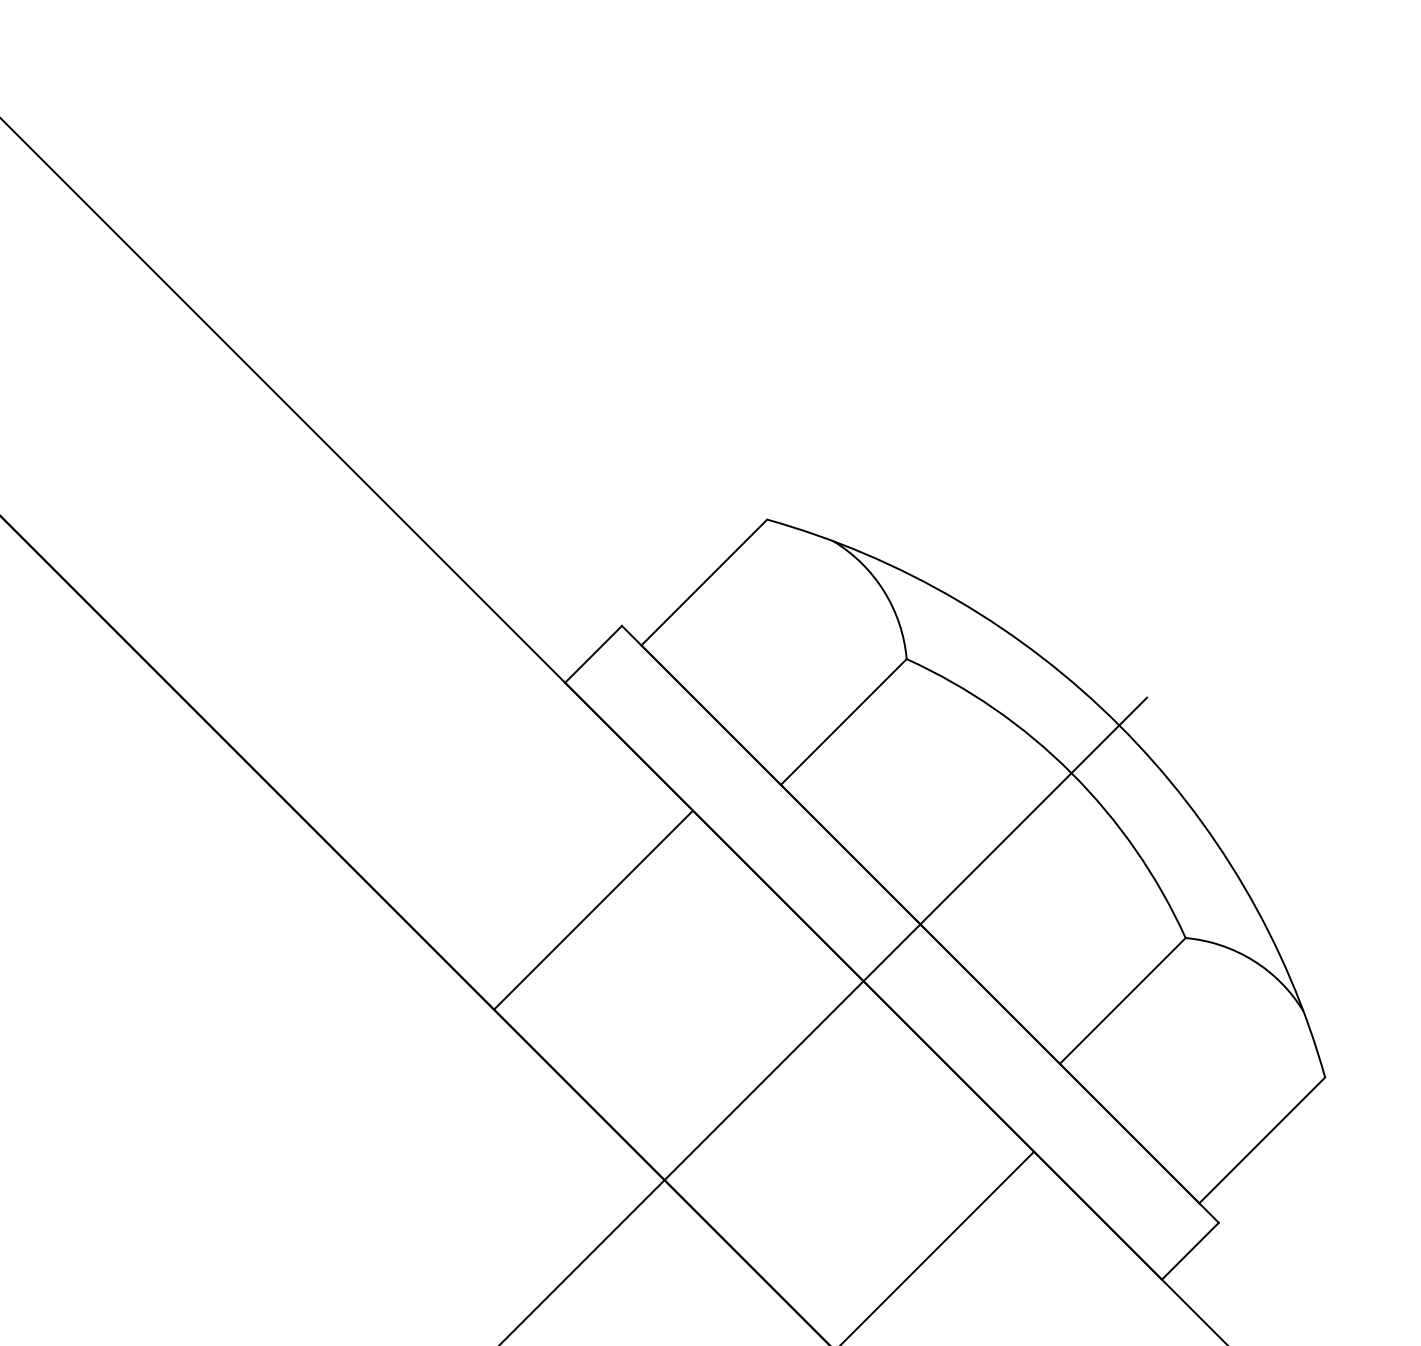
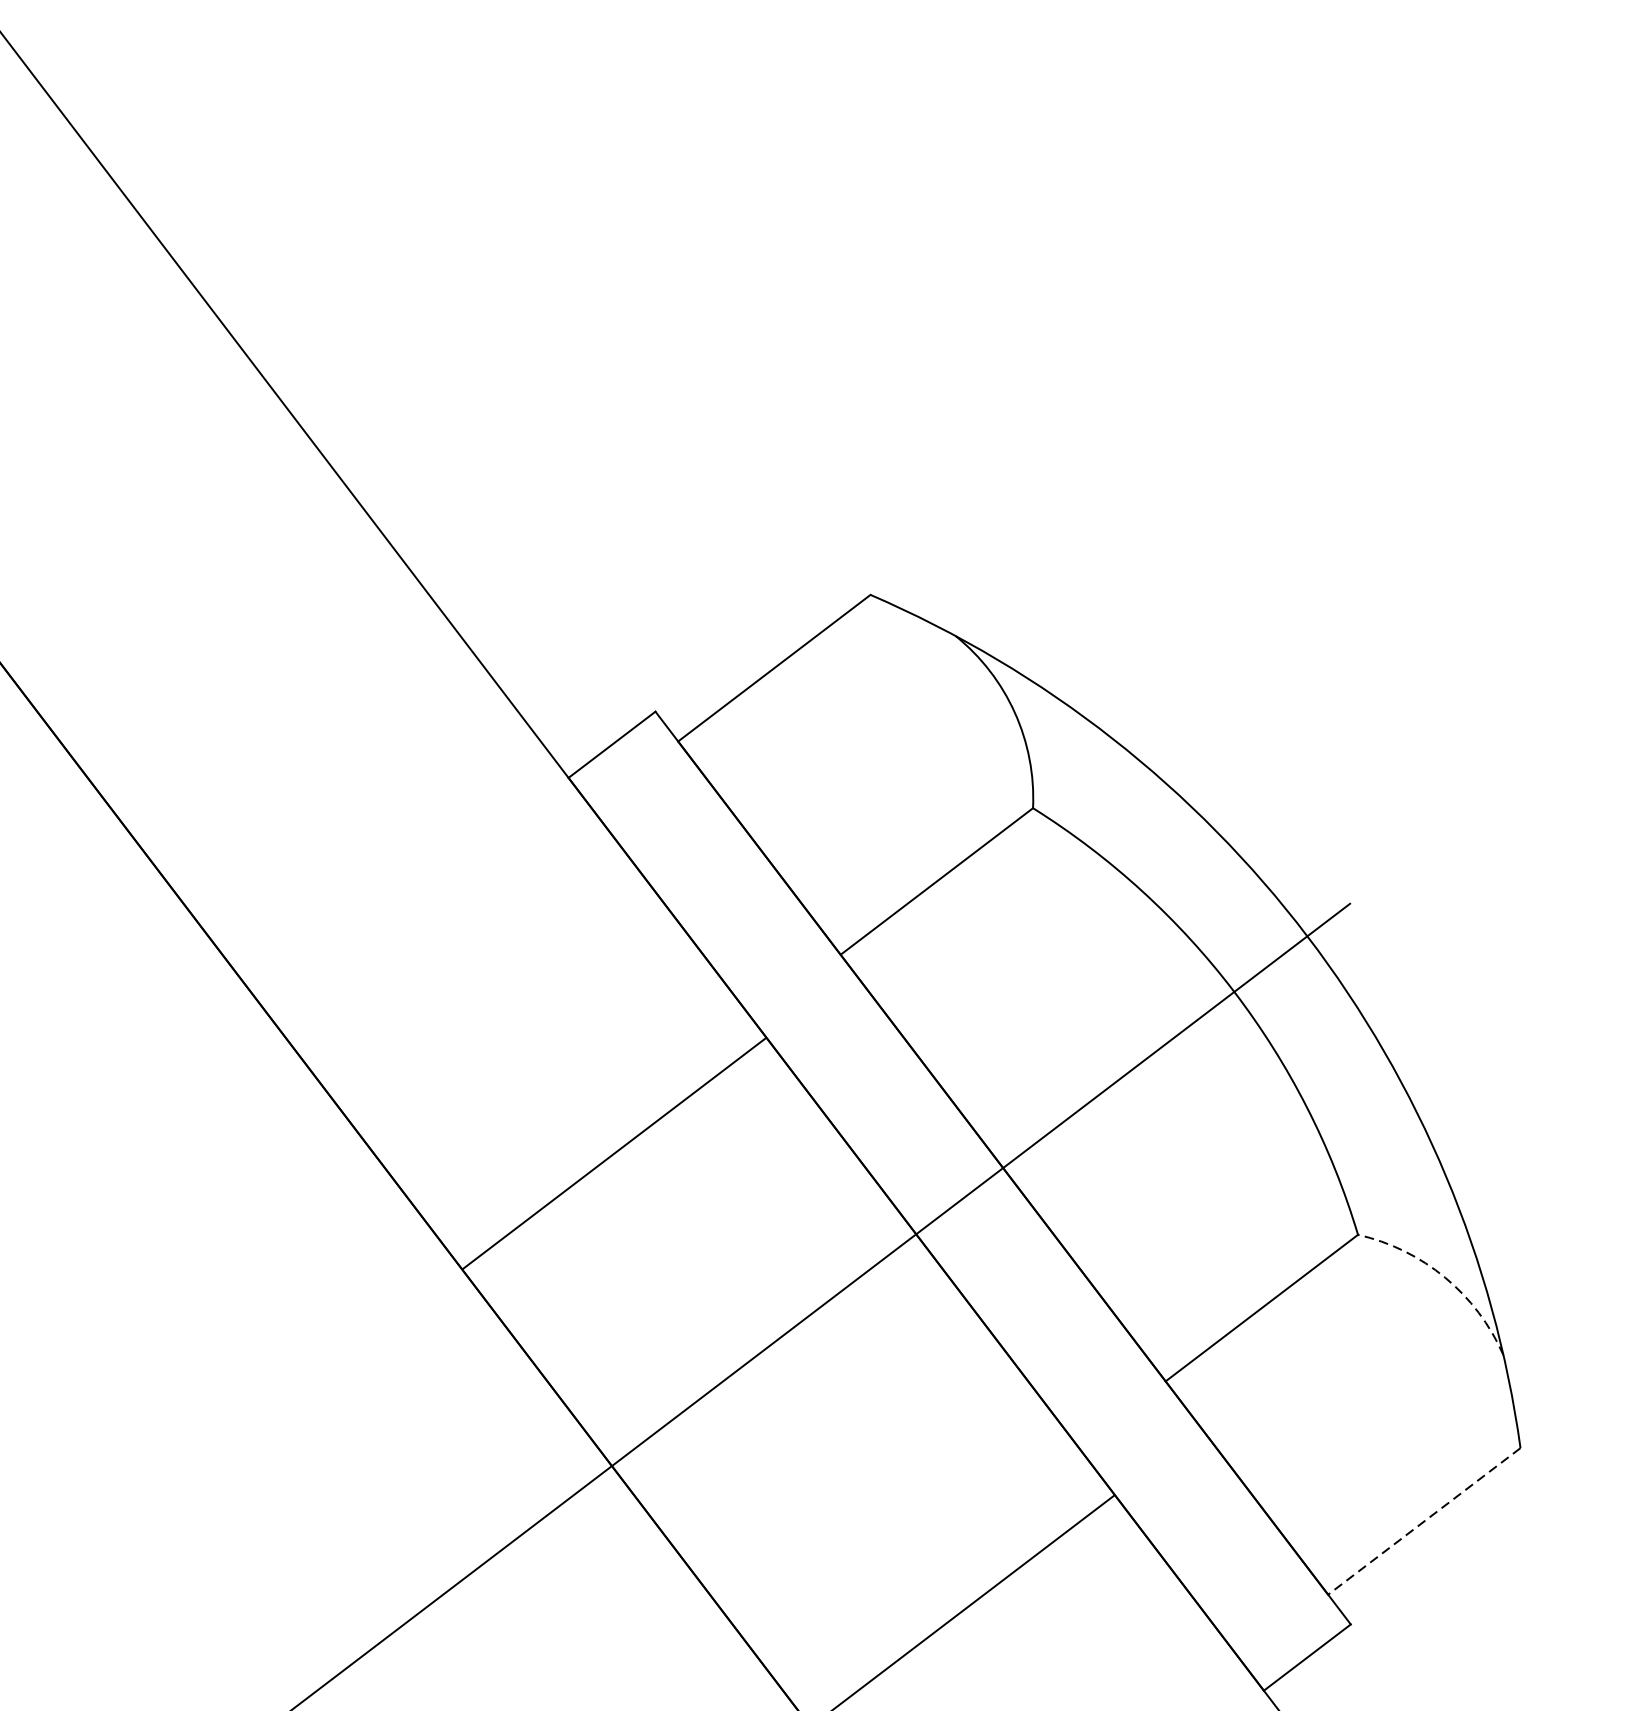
line: (593, 909) -> (614, 1152), moved
arc: (1253, 960) -> (1445, 1277), solid -> dashed
line: (1262, 1140) -> (1424, 1521), solid -> dashed

